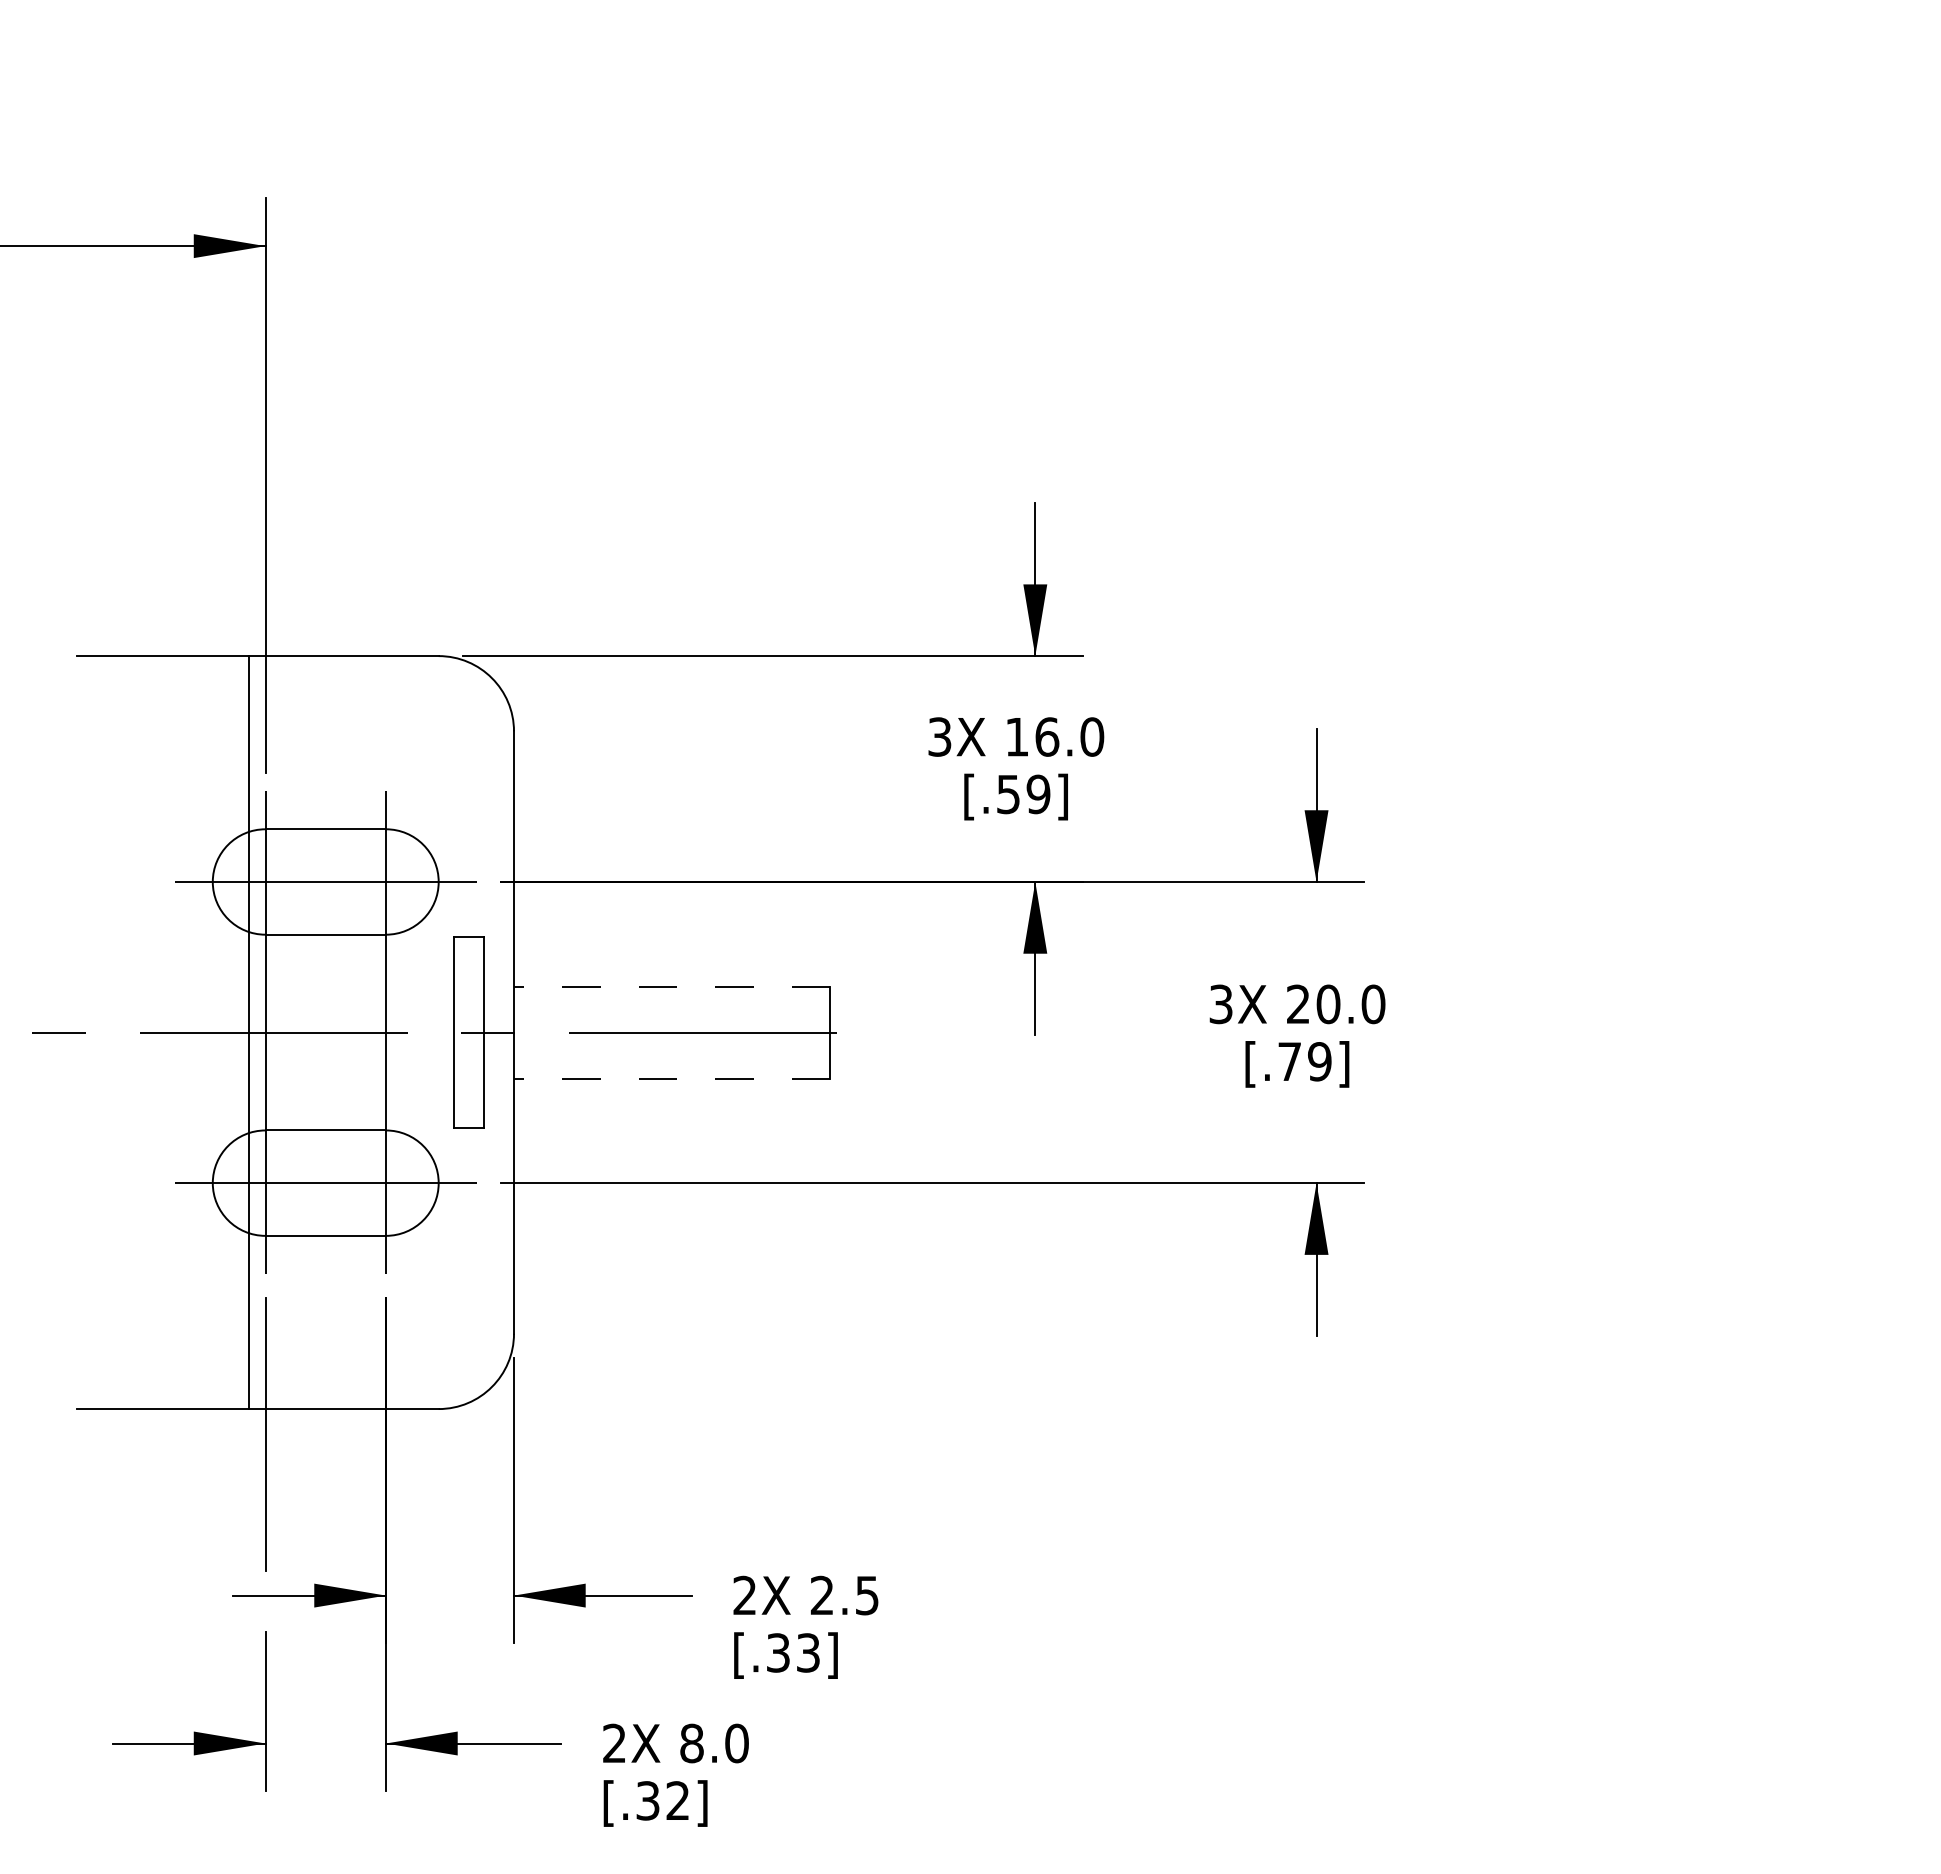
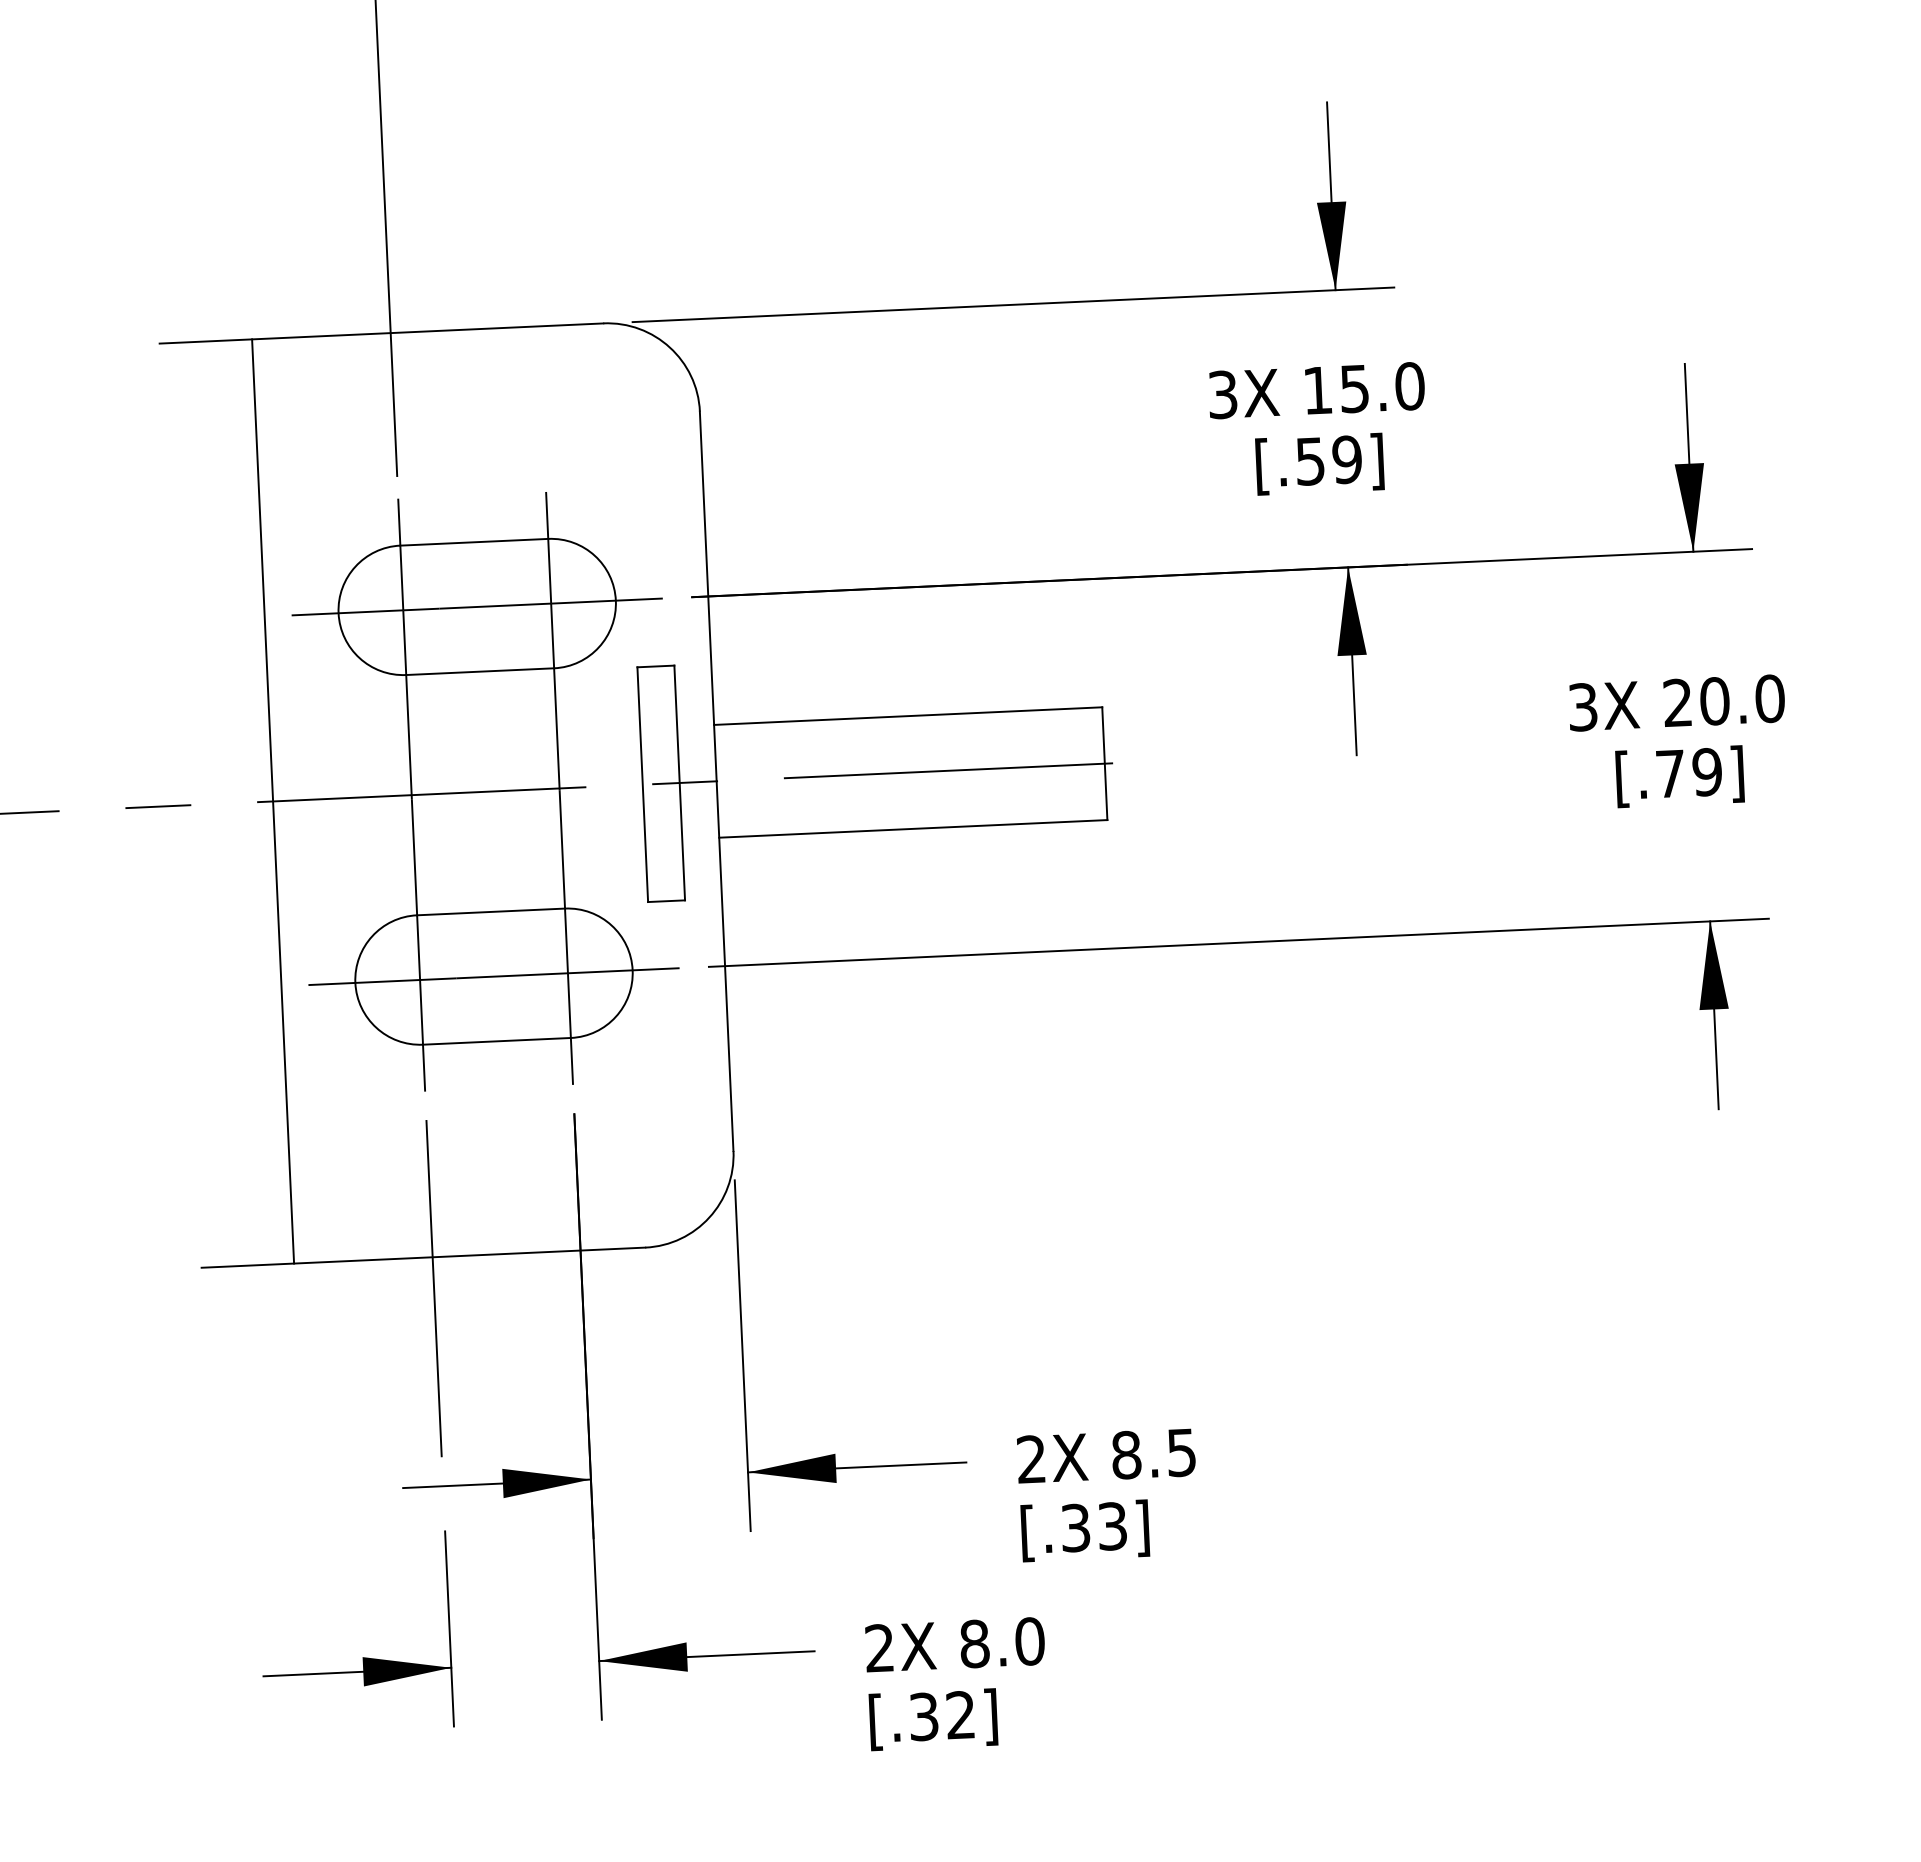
text: (1047, 736) -> (1355, 388), 16.0 -> 15.0
line: (671, 986) -> (907, 715), dashed -> solid
line: (248, 1032) -> (272, 801), moved
line: (671, 1078) -> (912, 828), dashed -> solid
text: (822, 1595) -> (1126, 1455), 2.5 -> 8.5

